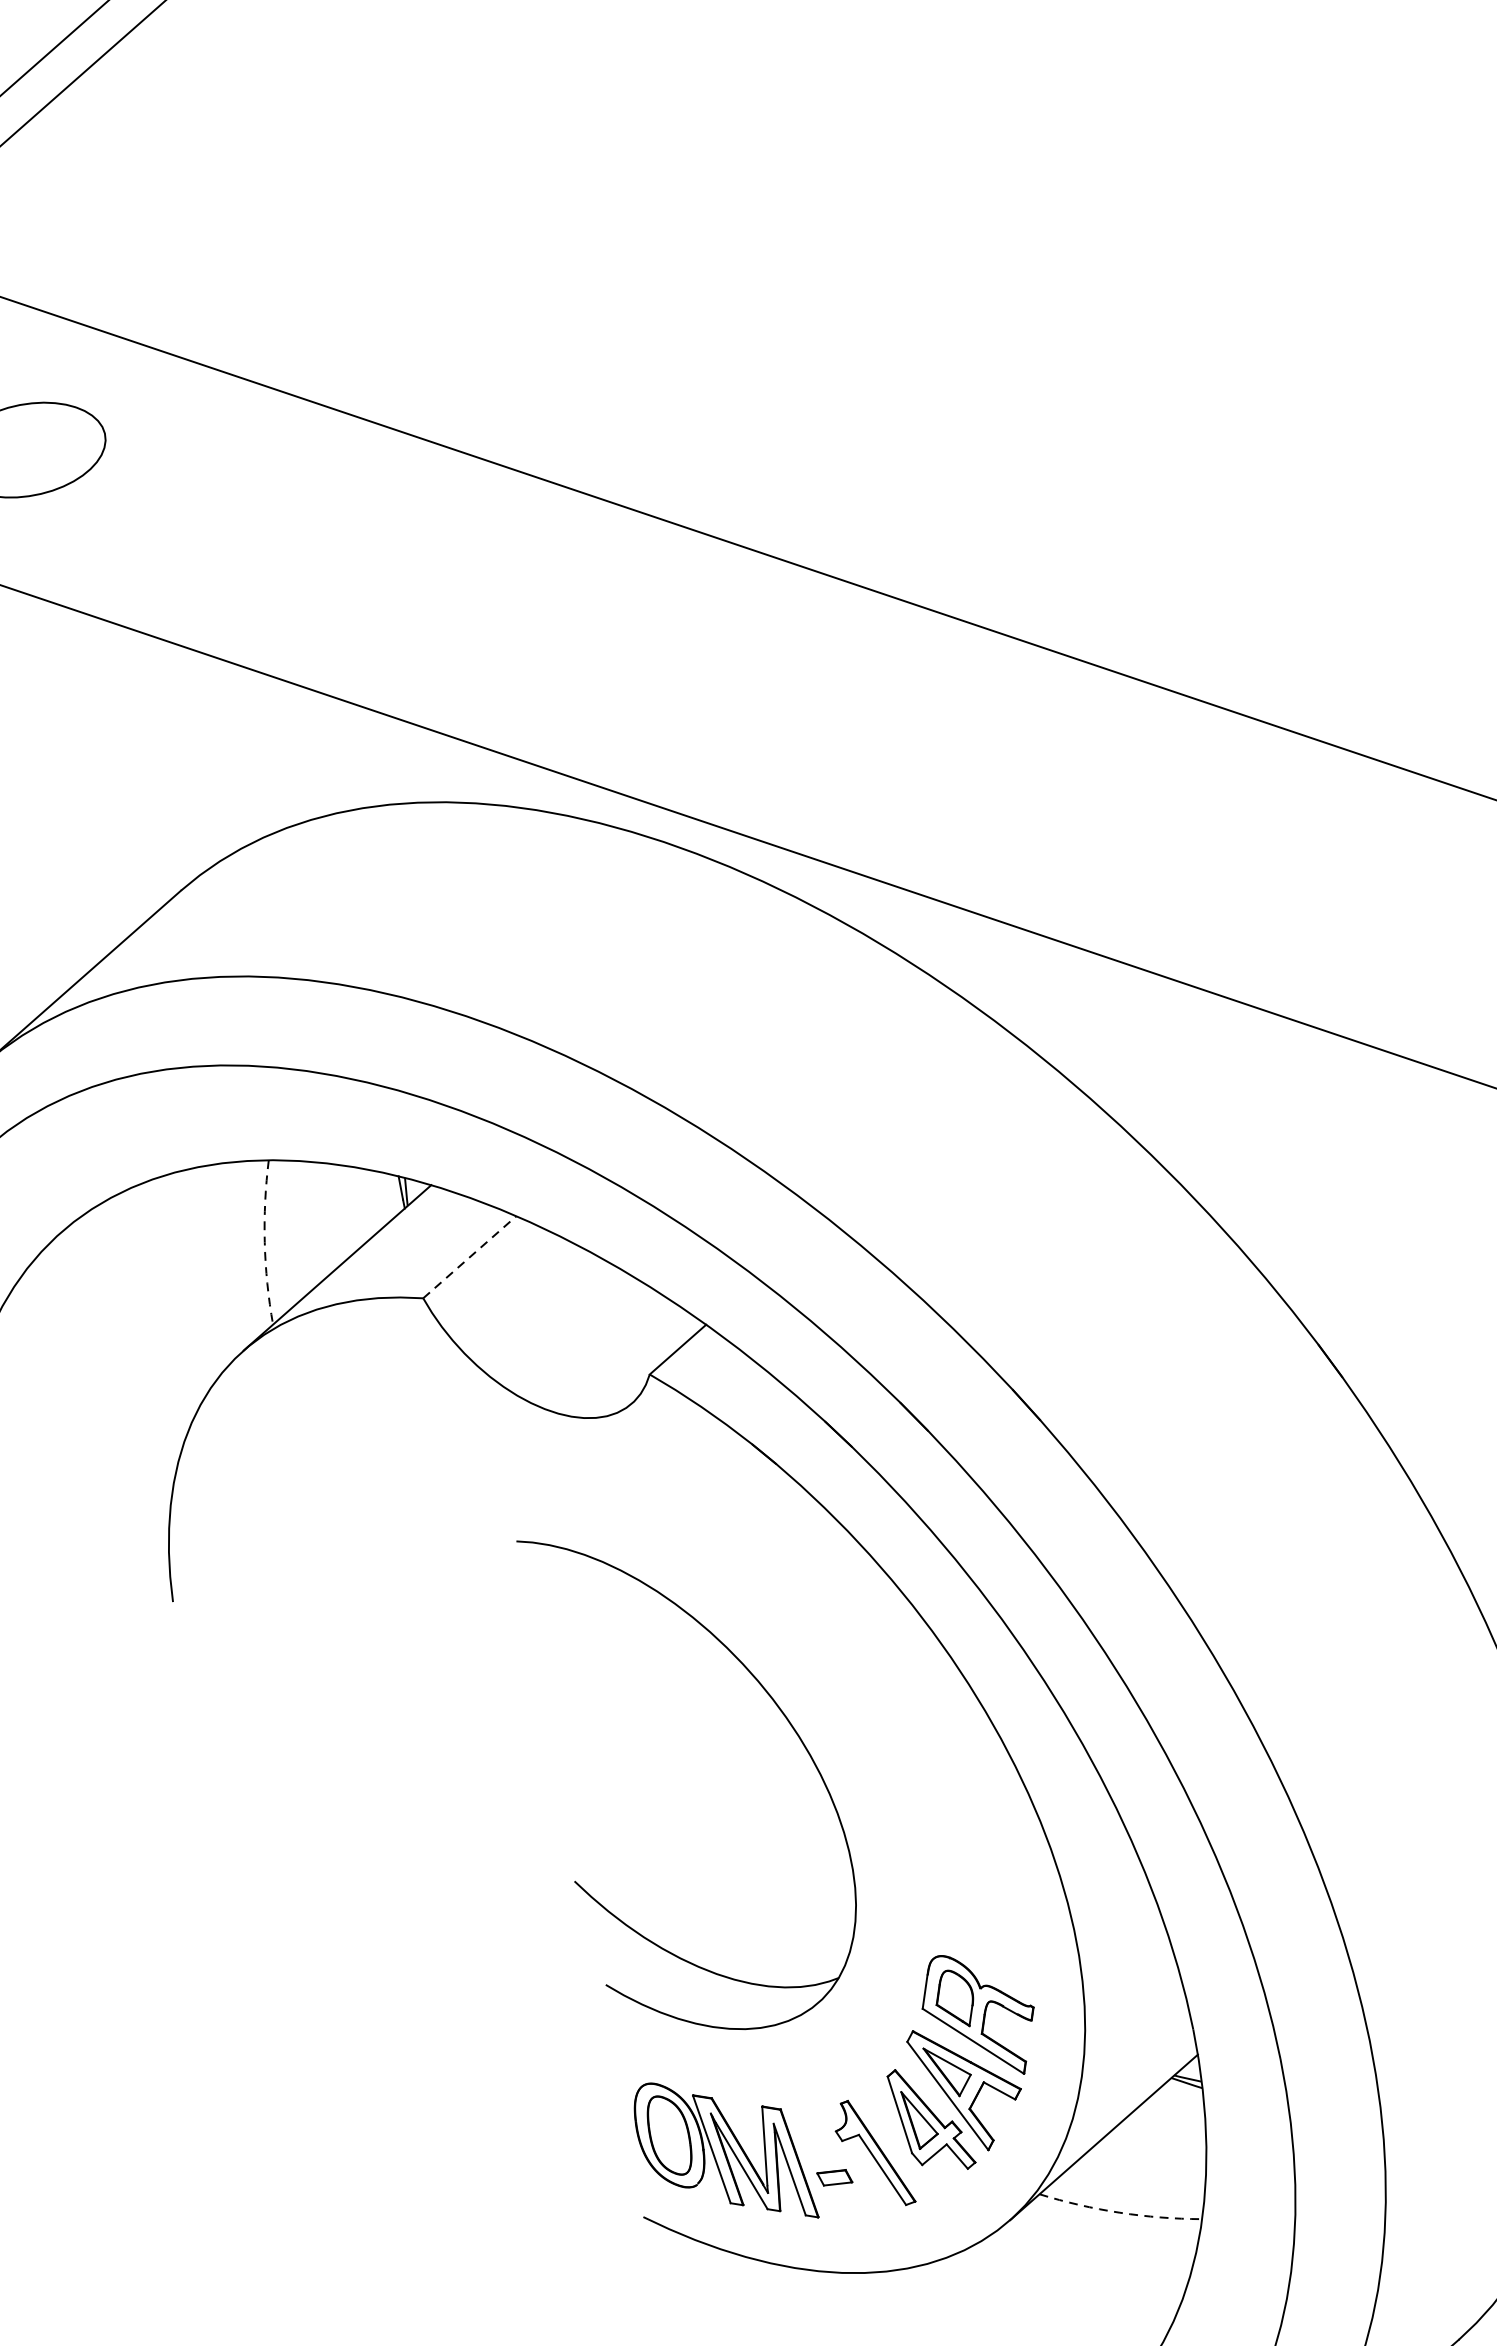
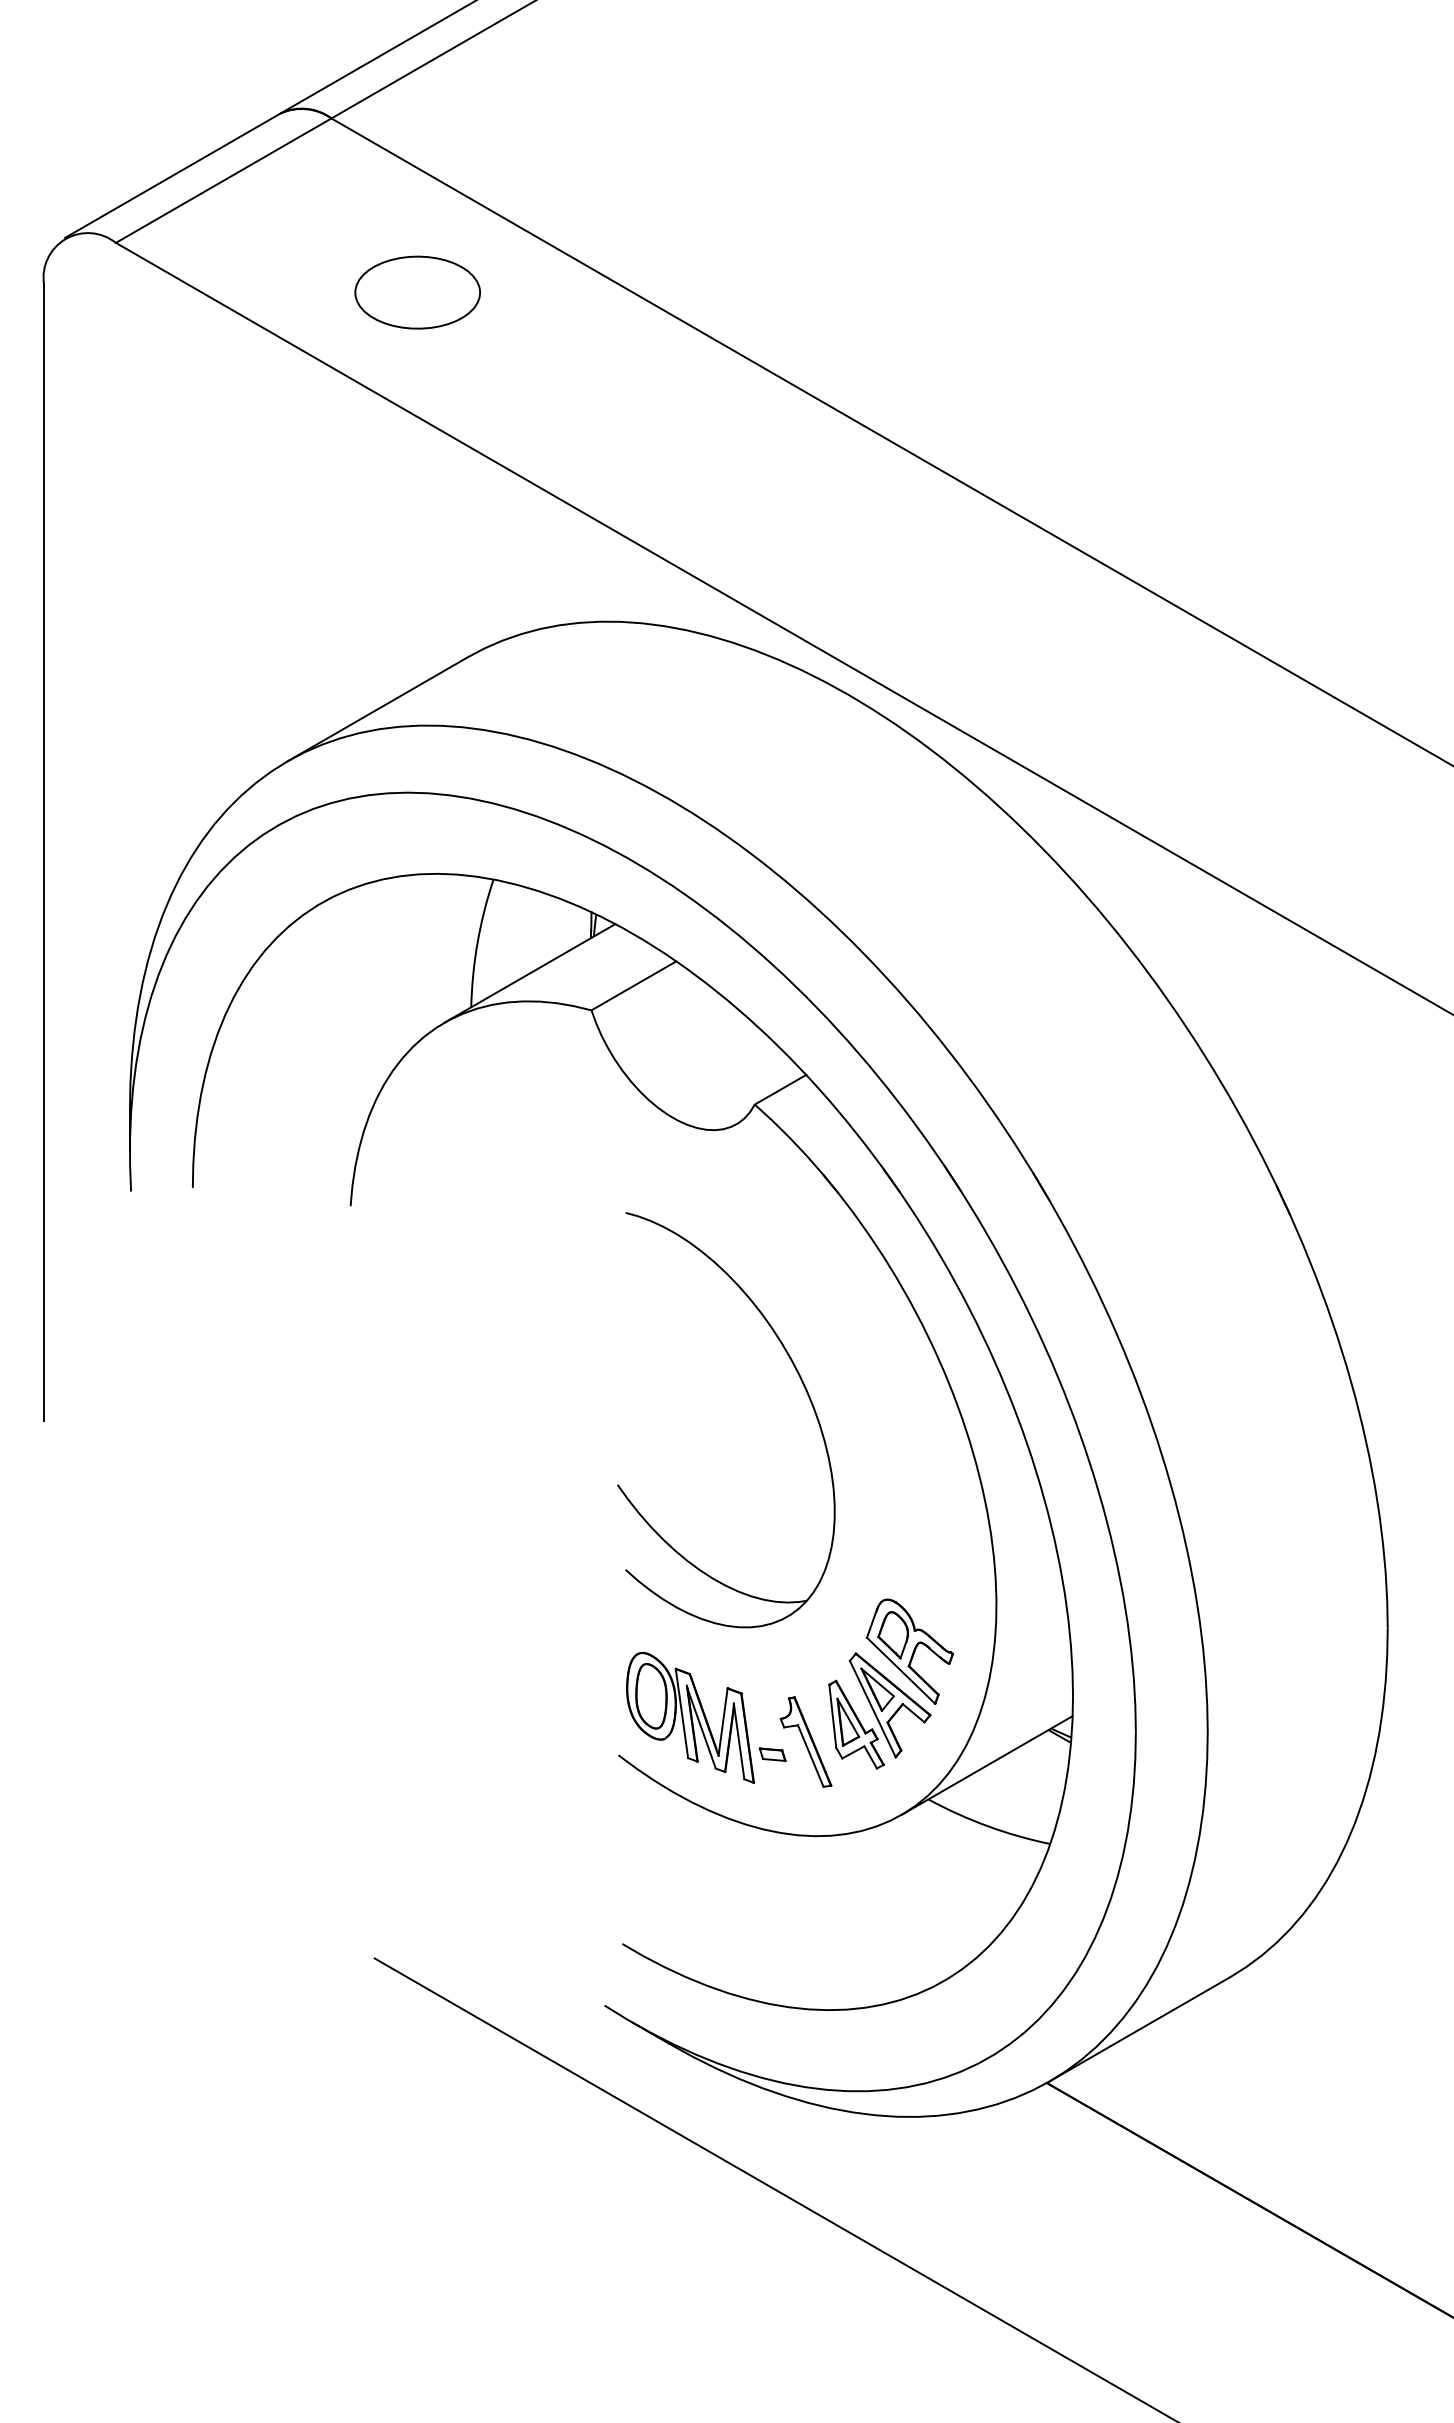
arc: (264, 1242) -> (477, 942), dashed -> solid
line: (469, 1256) -> (633, 985), dashed -> solid
arc: (1119, 2213) -> (987, 1826), dashed -> solid

